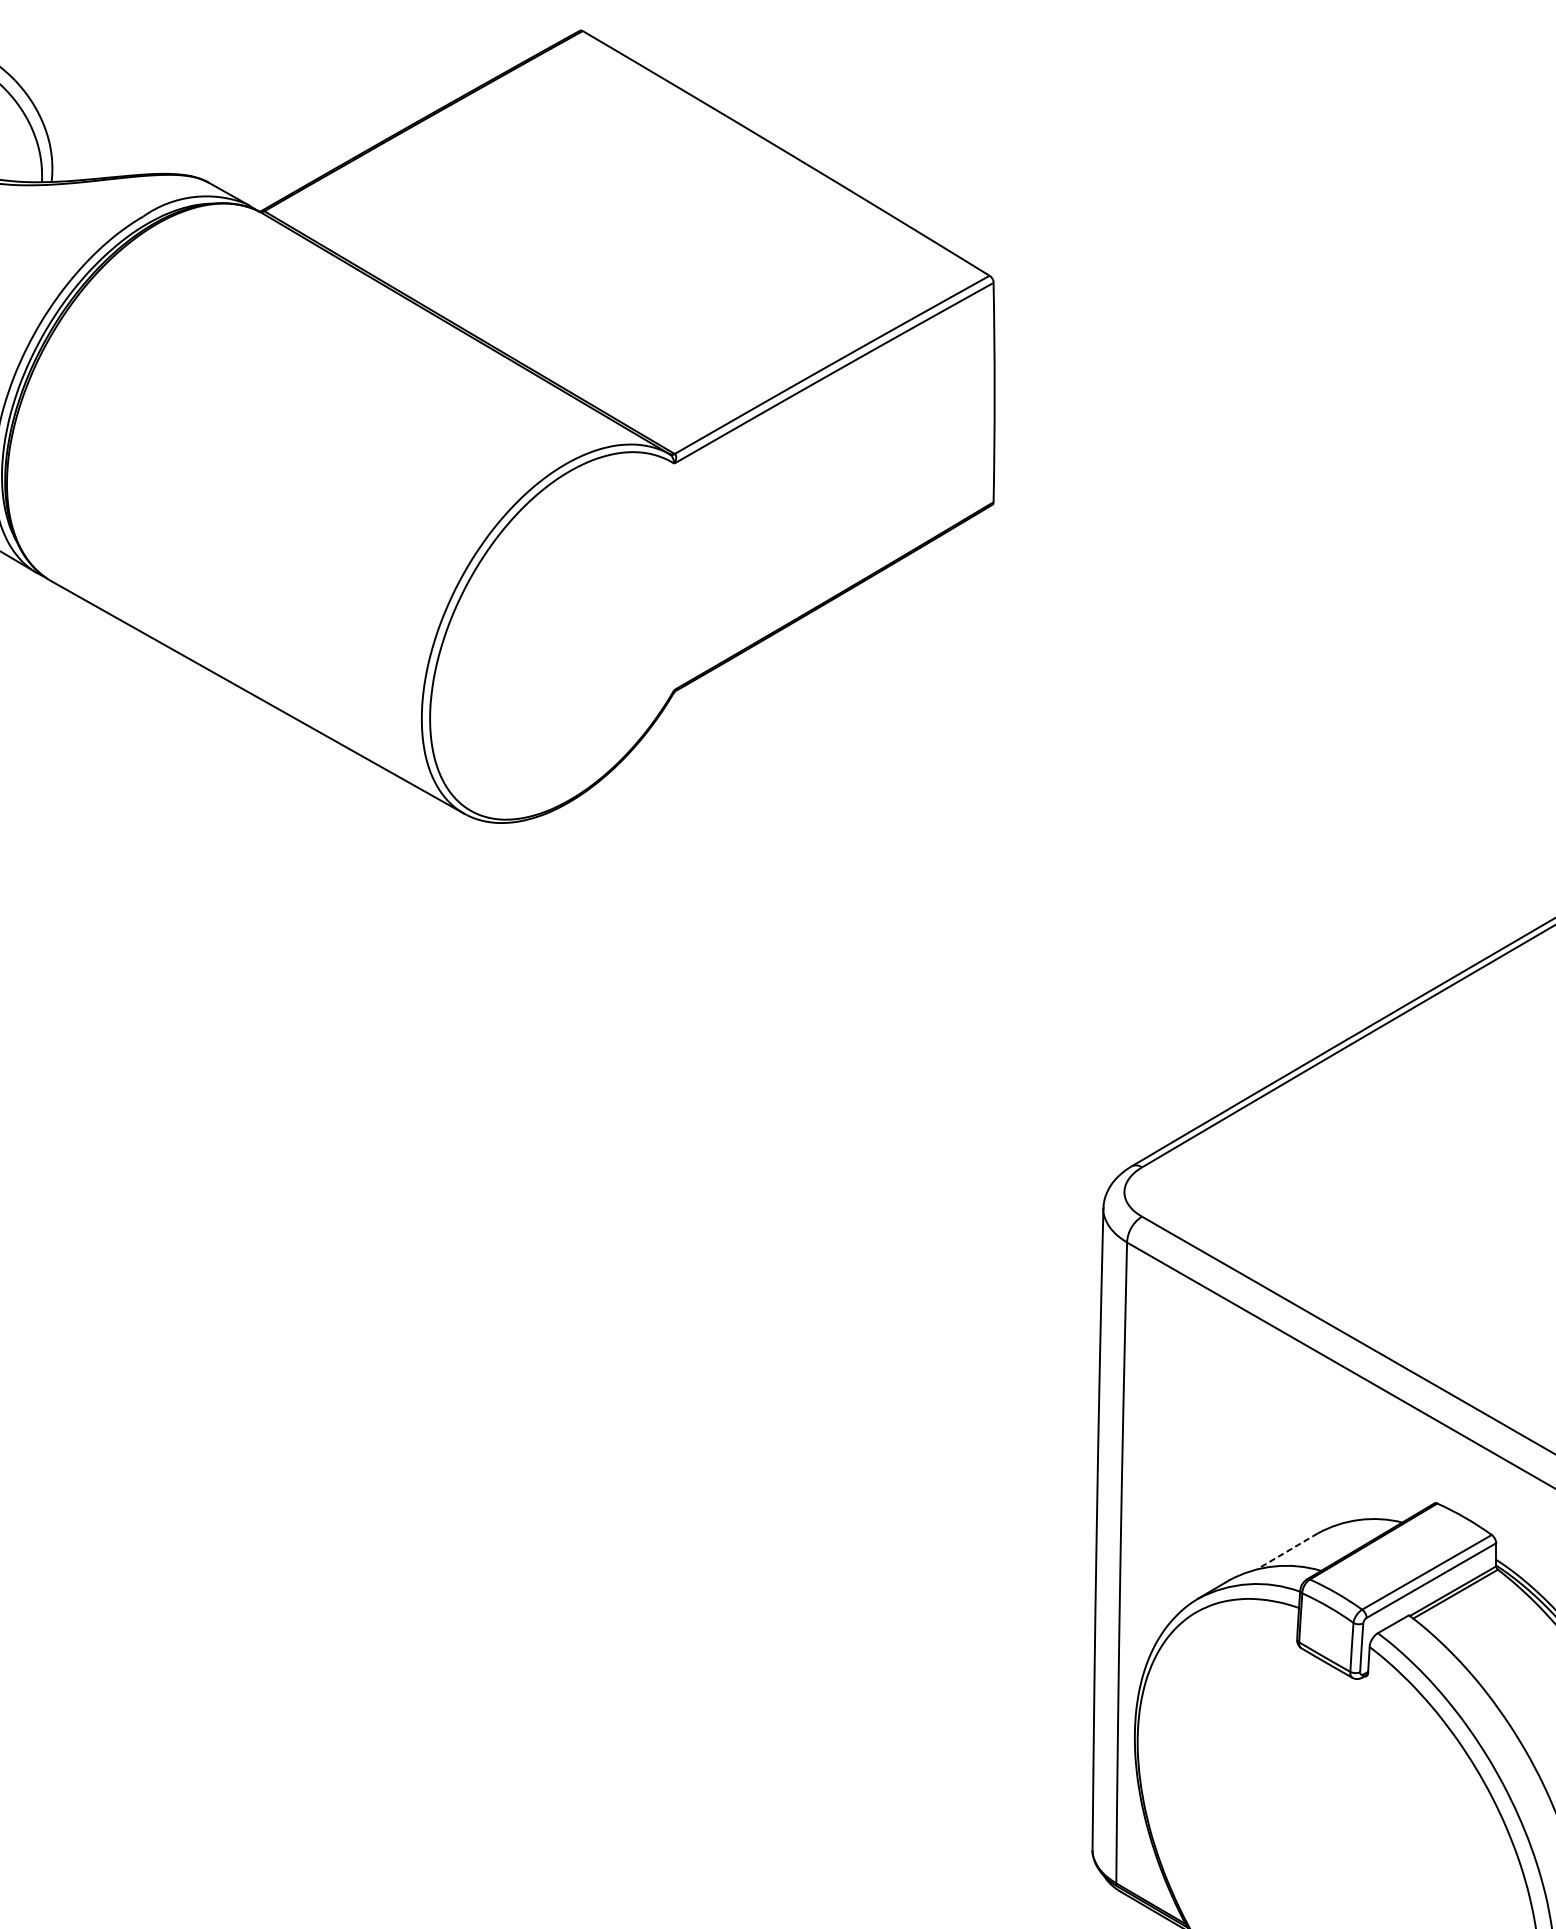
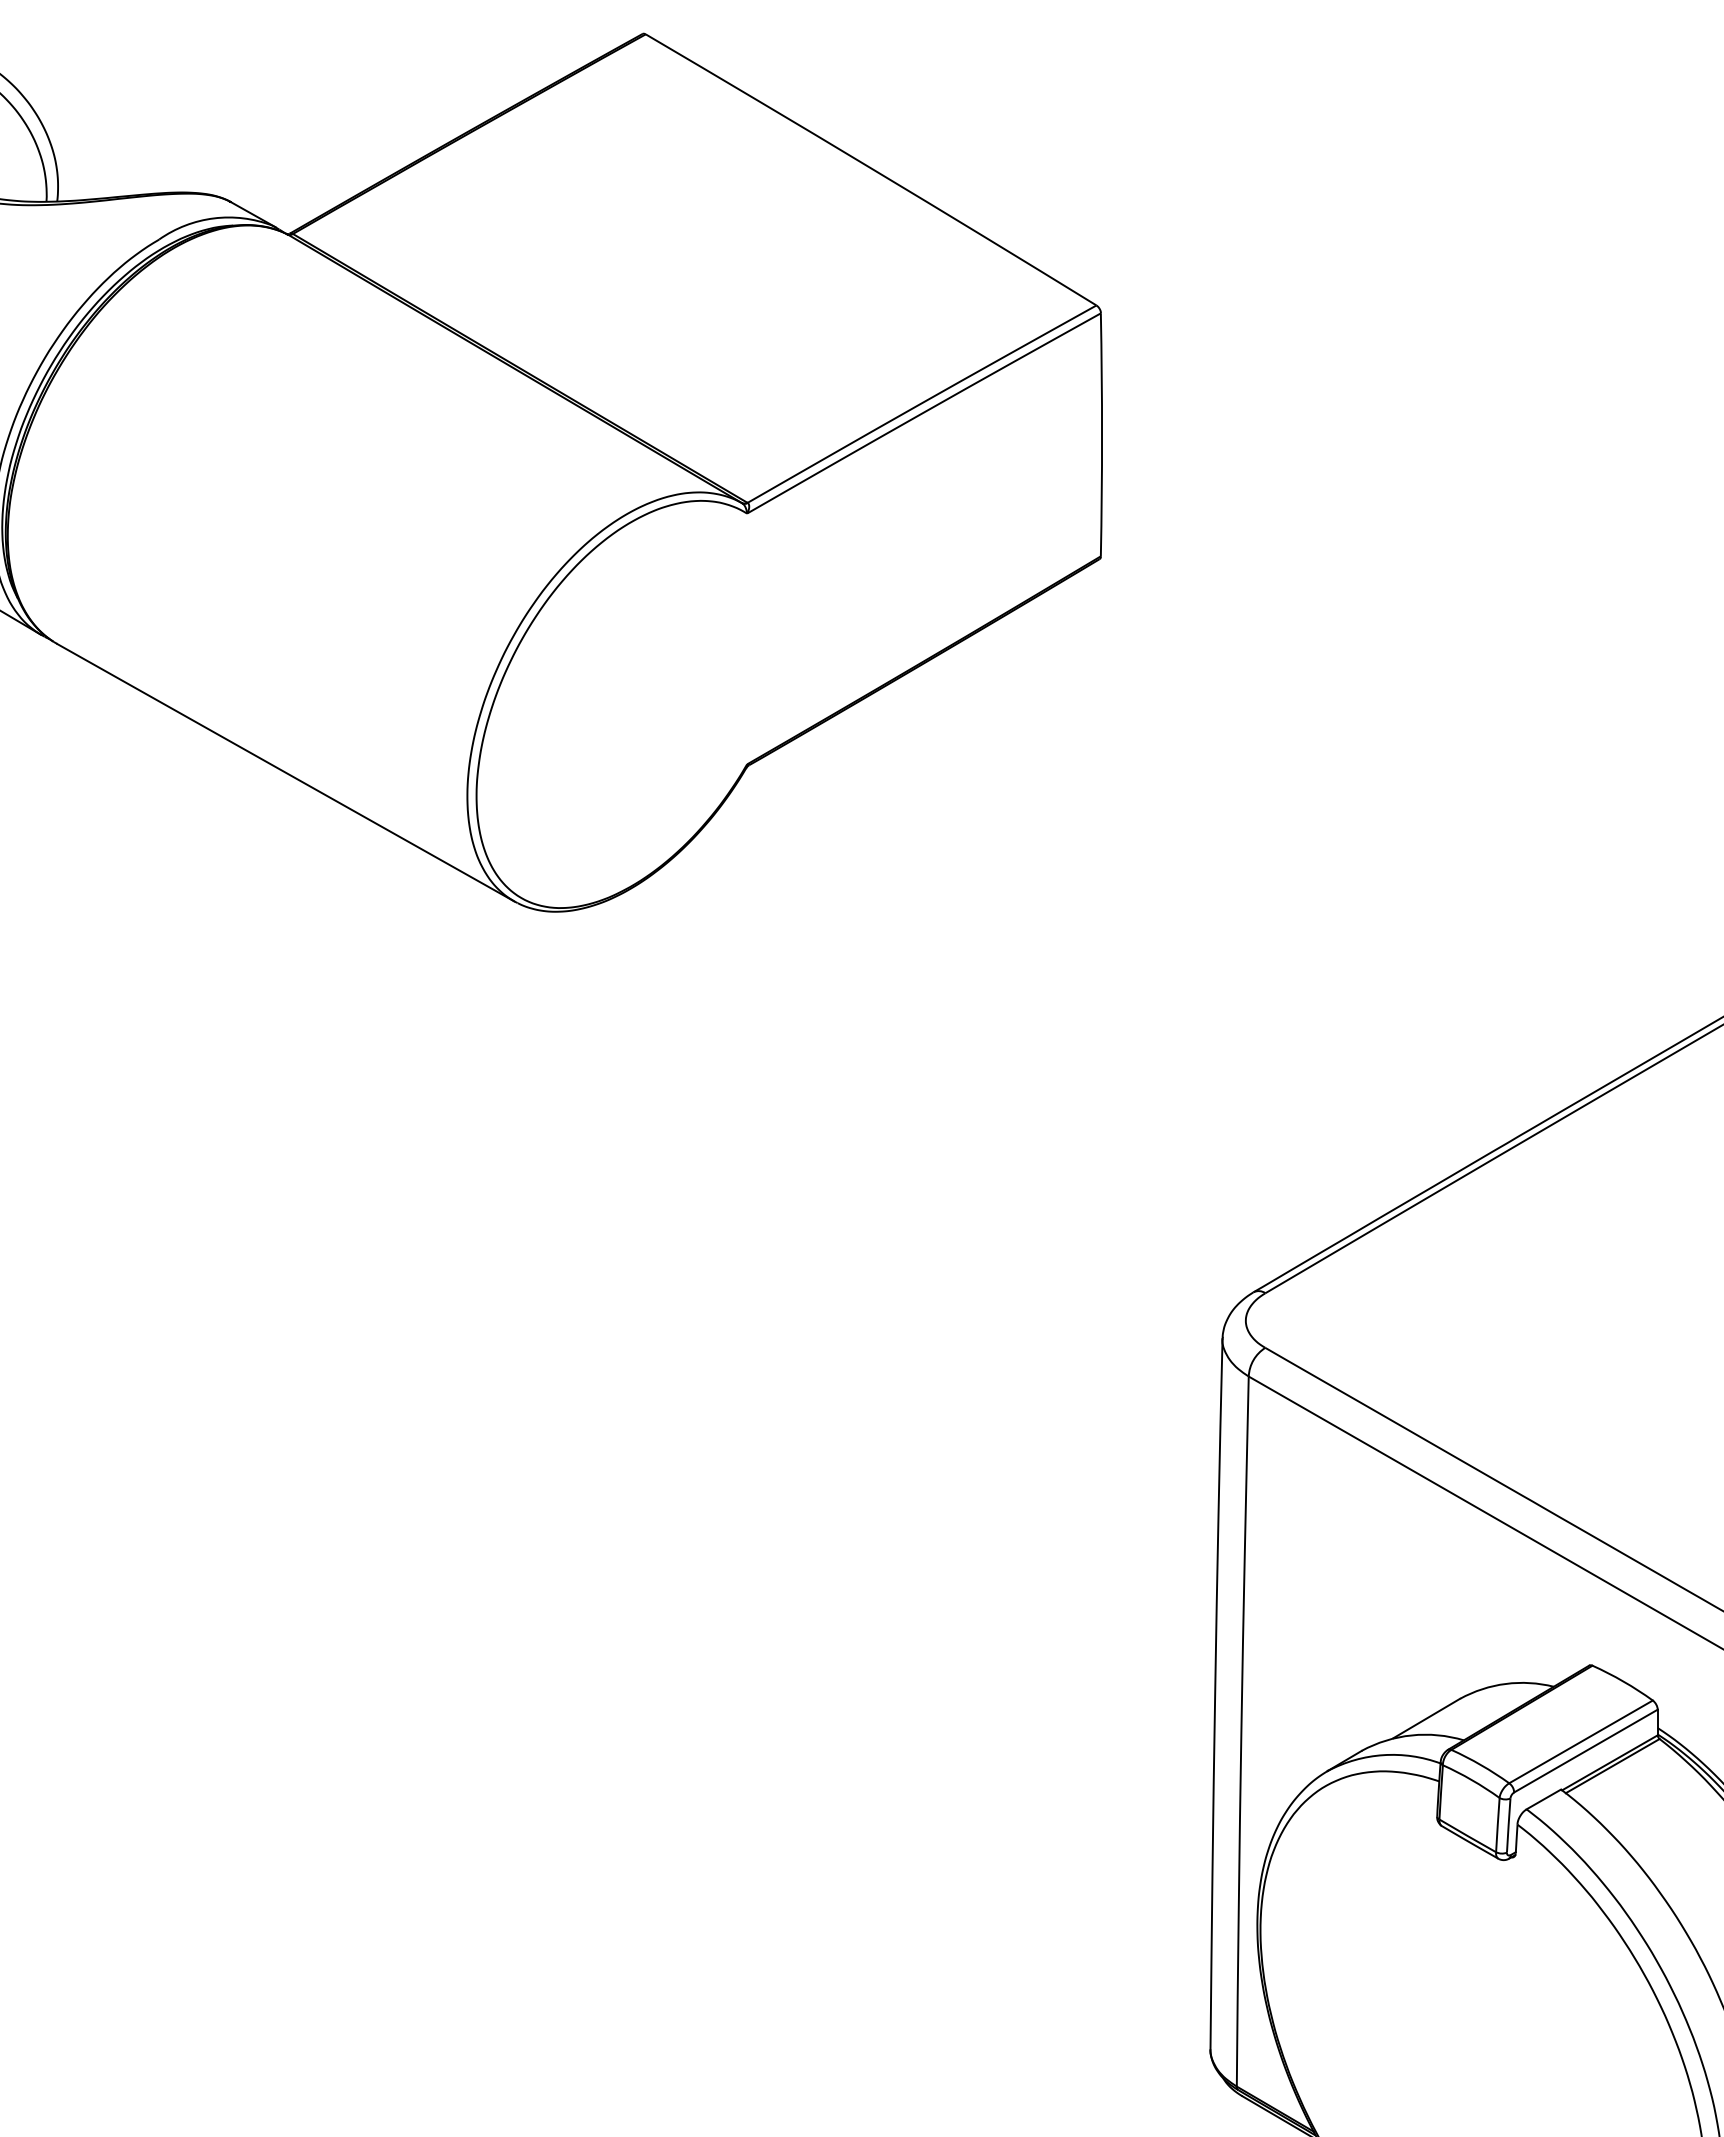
line: (1287, 1551) -> (1426, 1718), dashed -> solid

